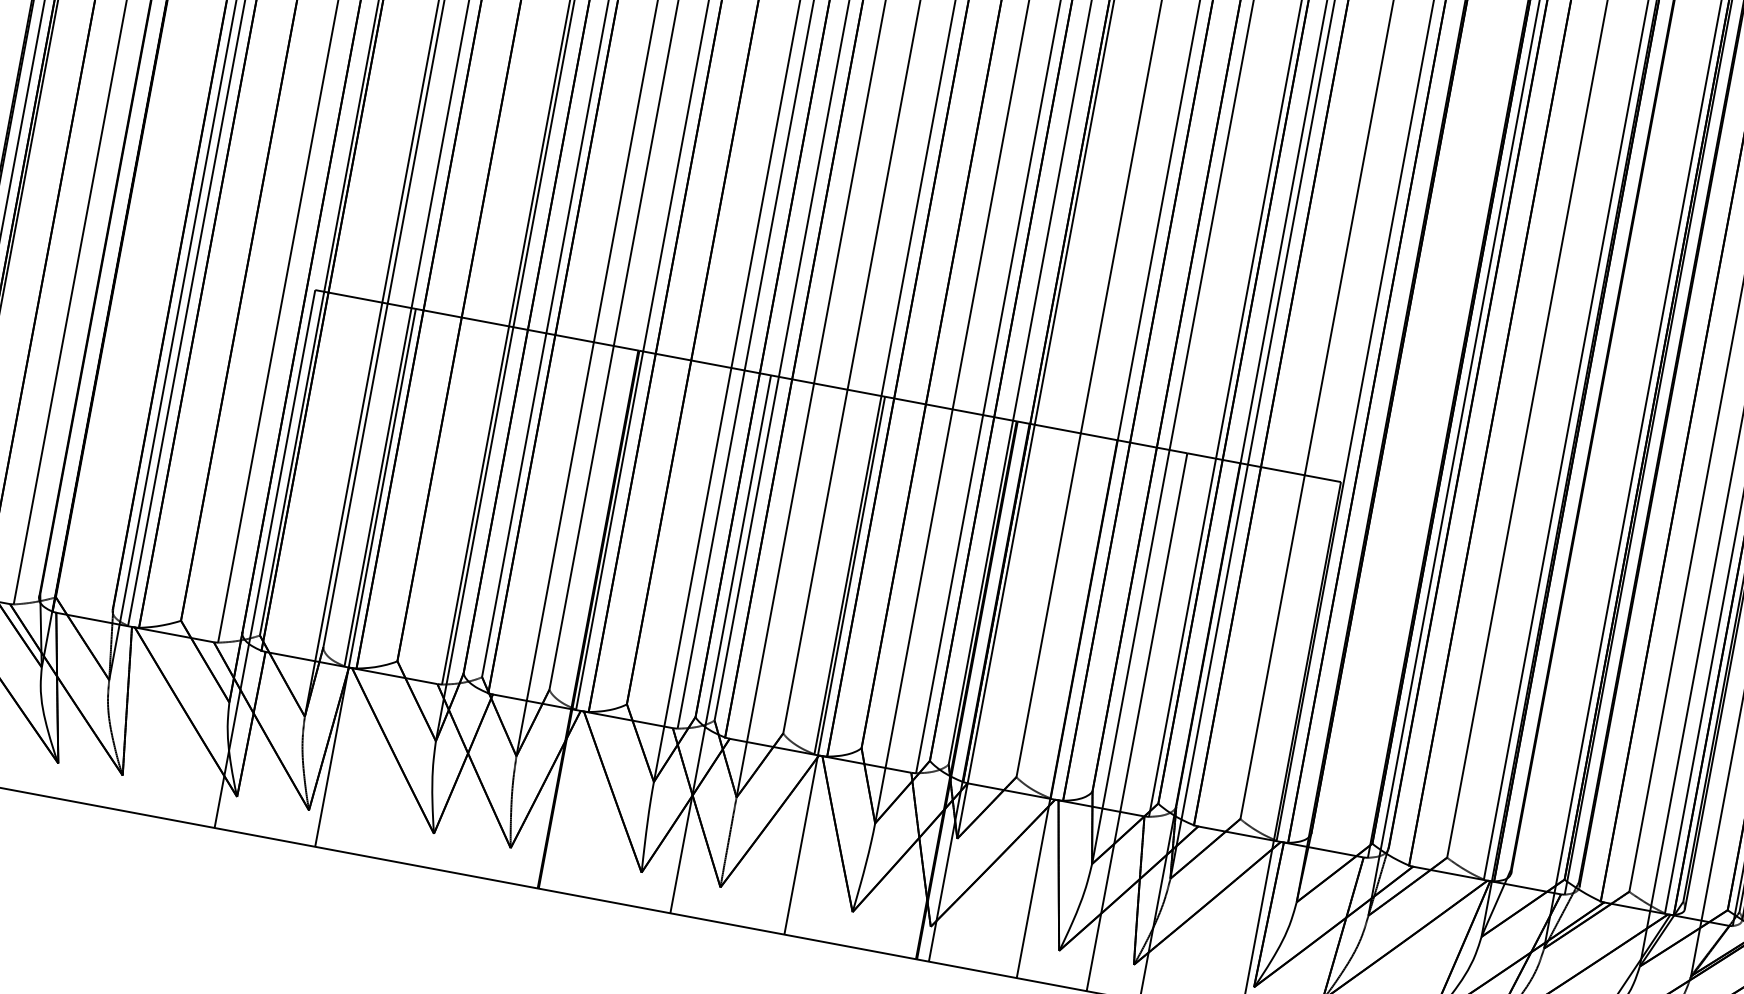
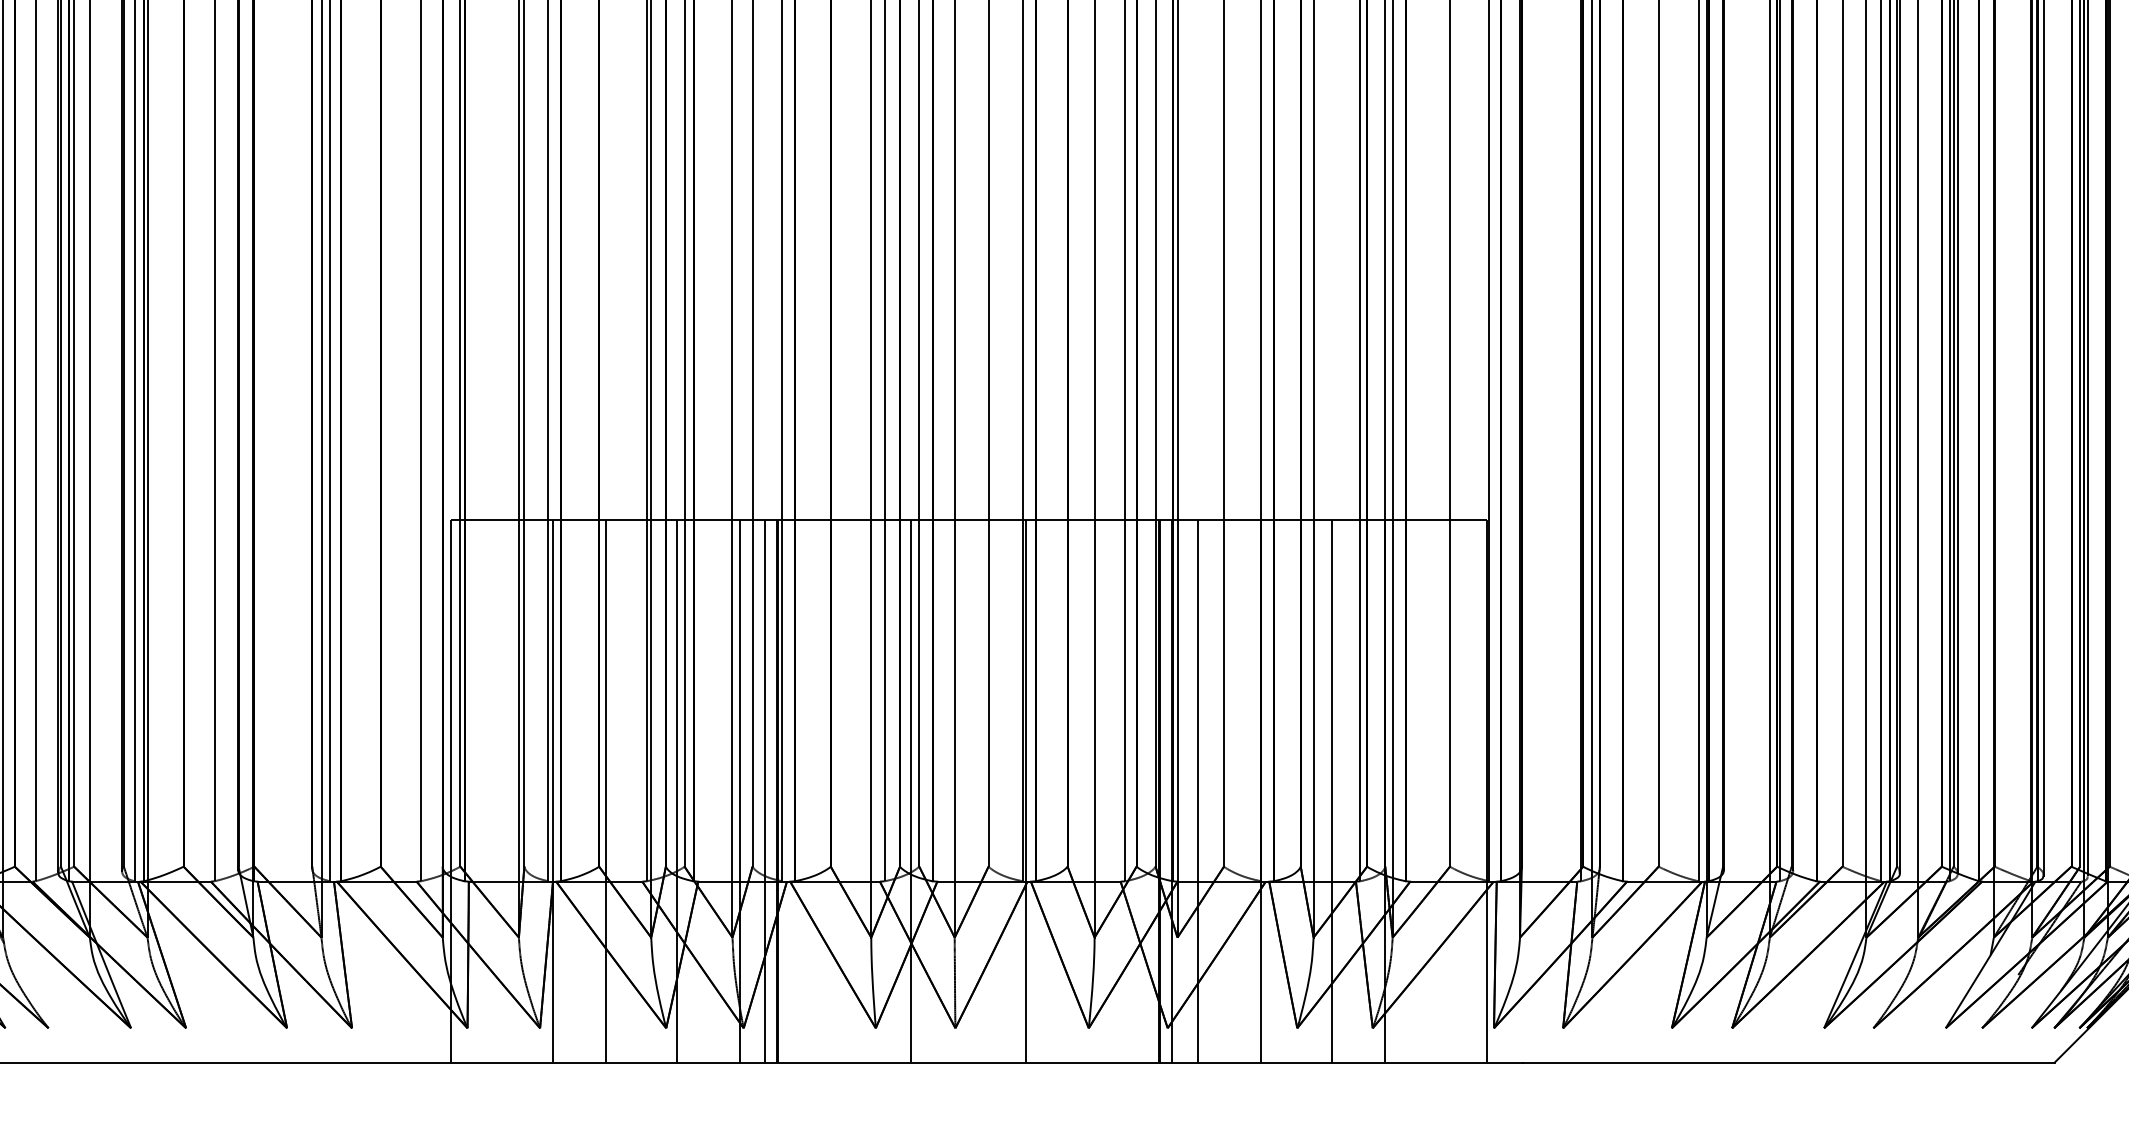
line: (418, 587) -> (606, 790), added
line: (488, 600) -> (676, 790), added
line: (551, 612) -> (740, 790), added
line: (576, 616) -> (765, 790), added
line: (1004, 696) -> (1197, 790), added

